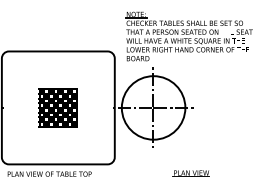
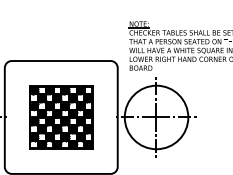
part: (58, 107) -> (61, 117), size x1.67

